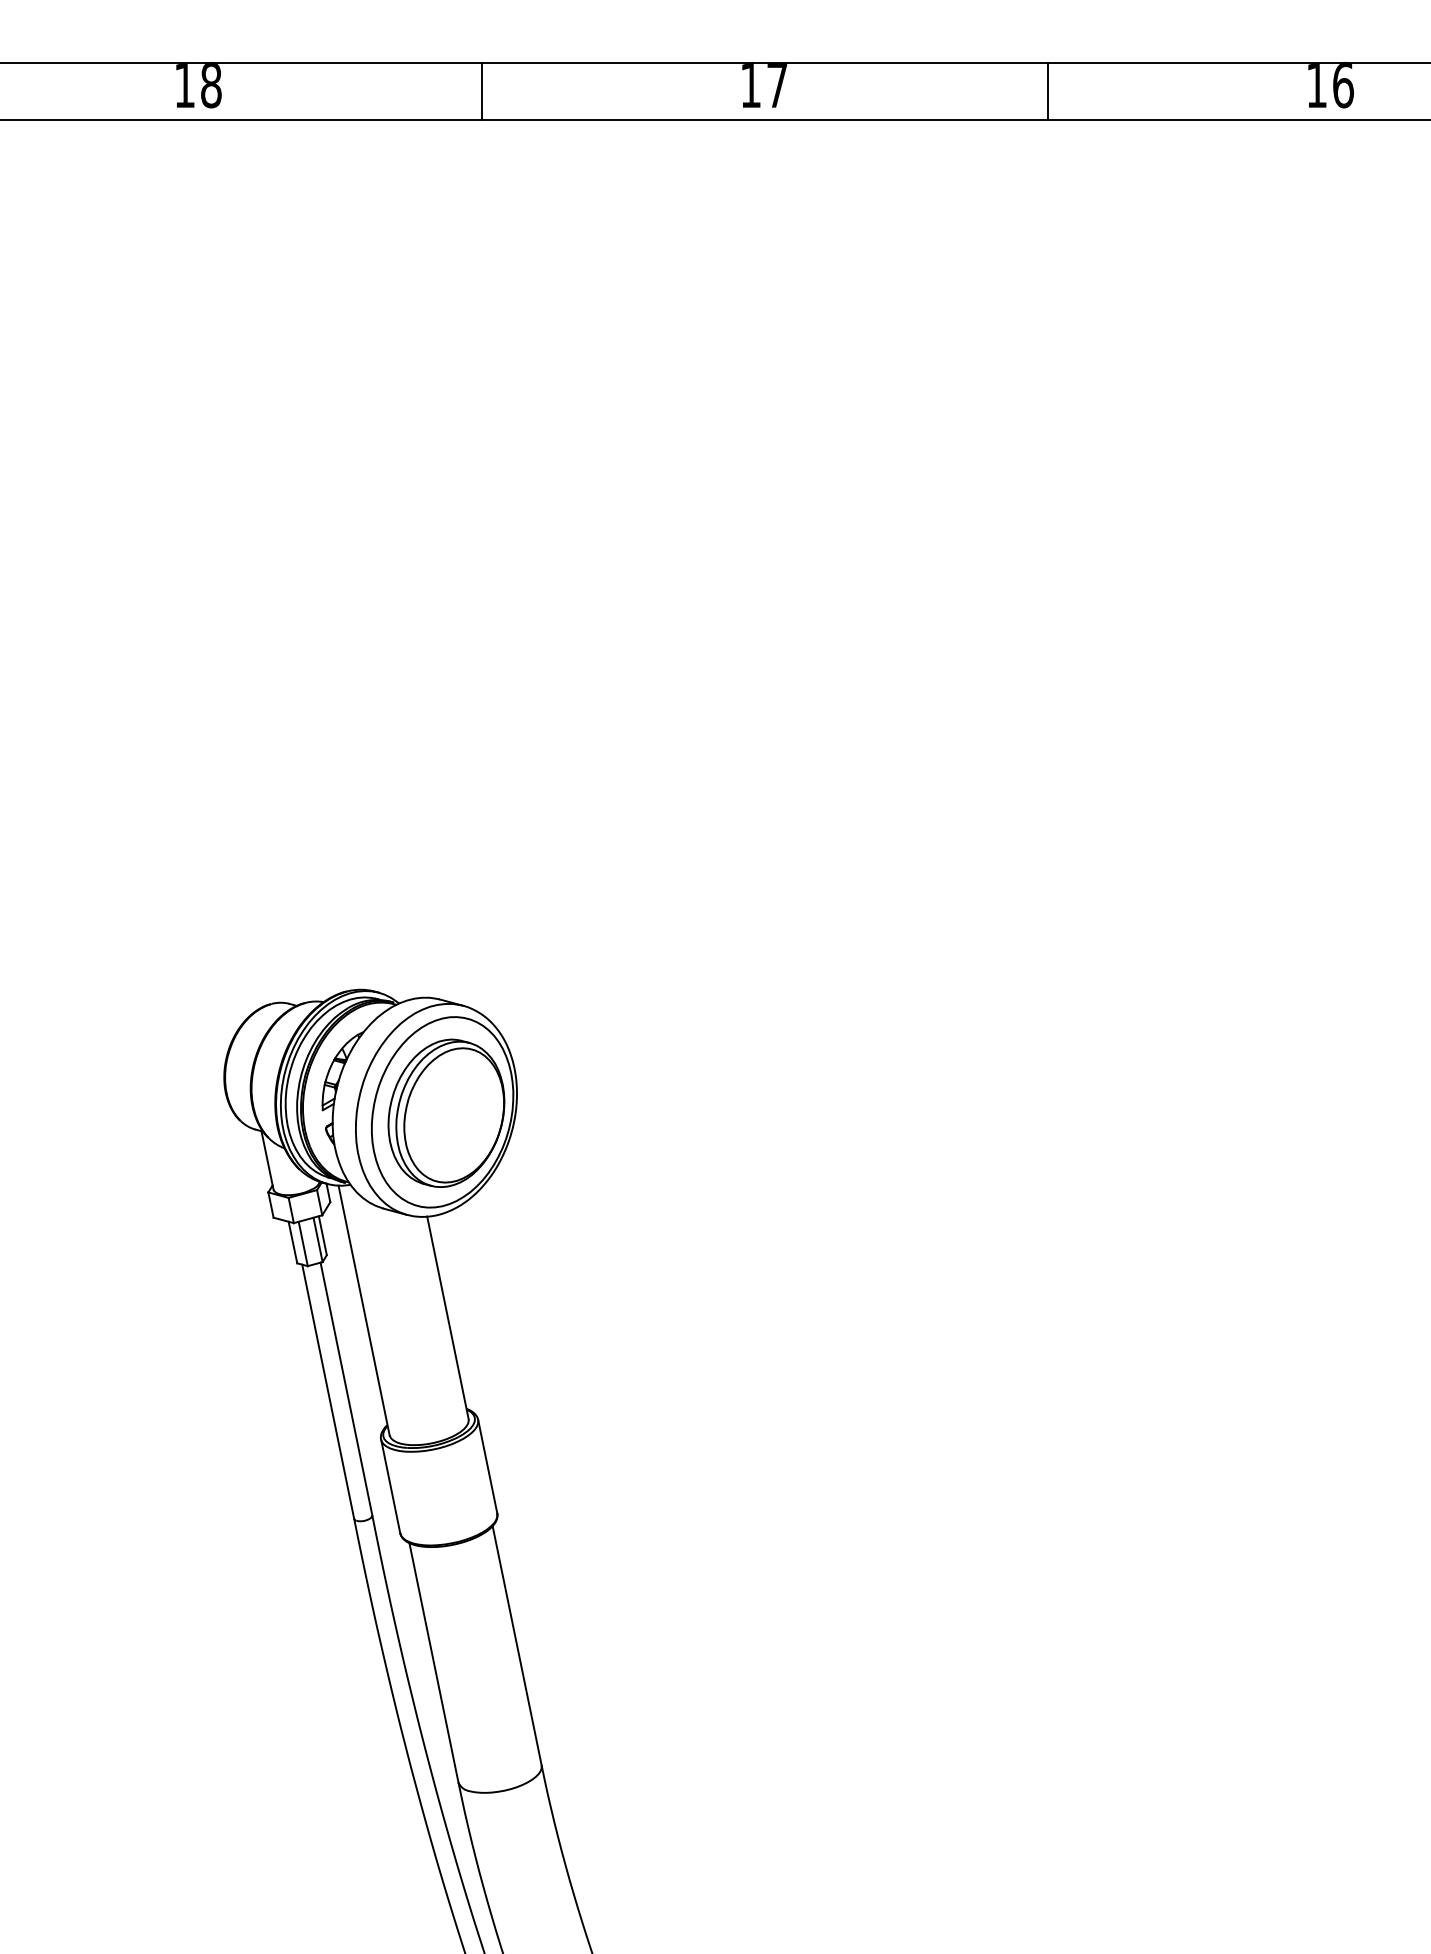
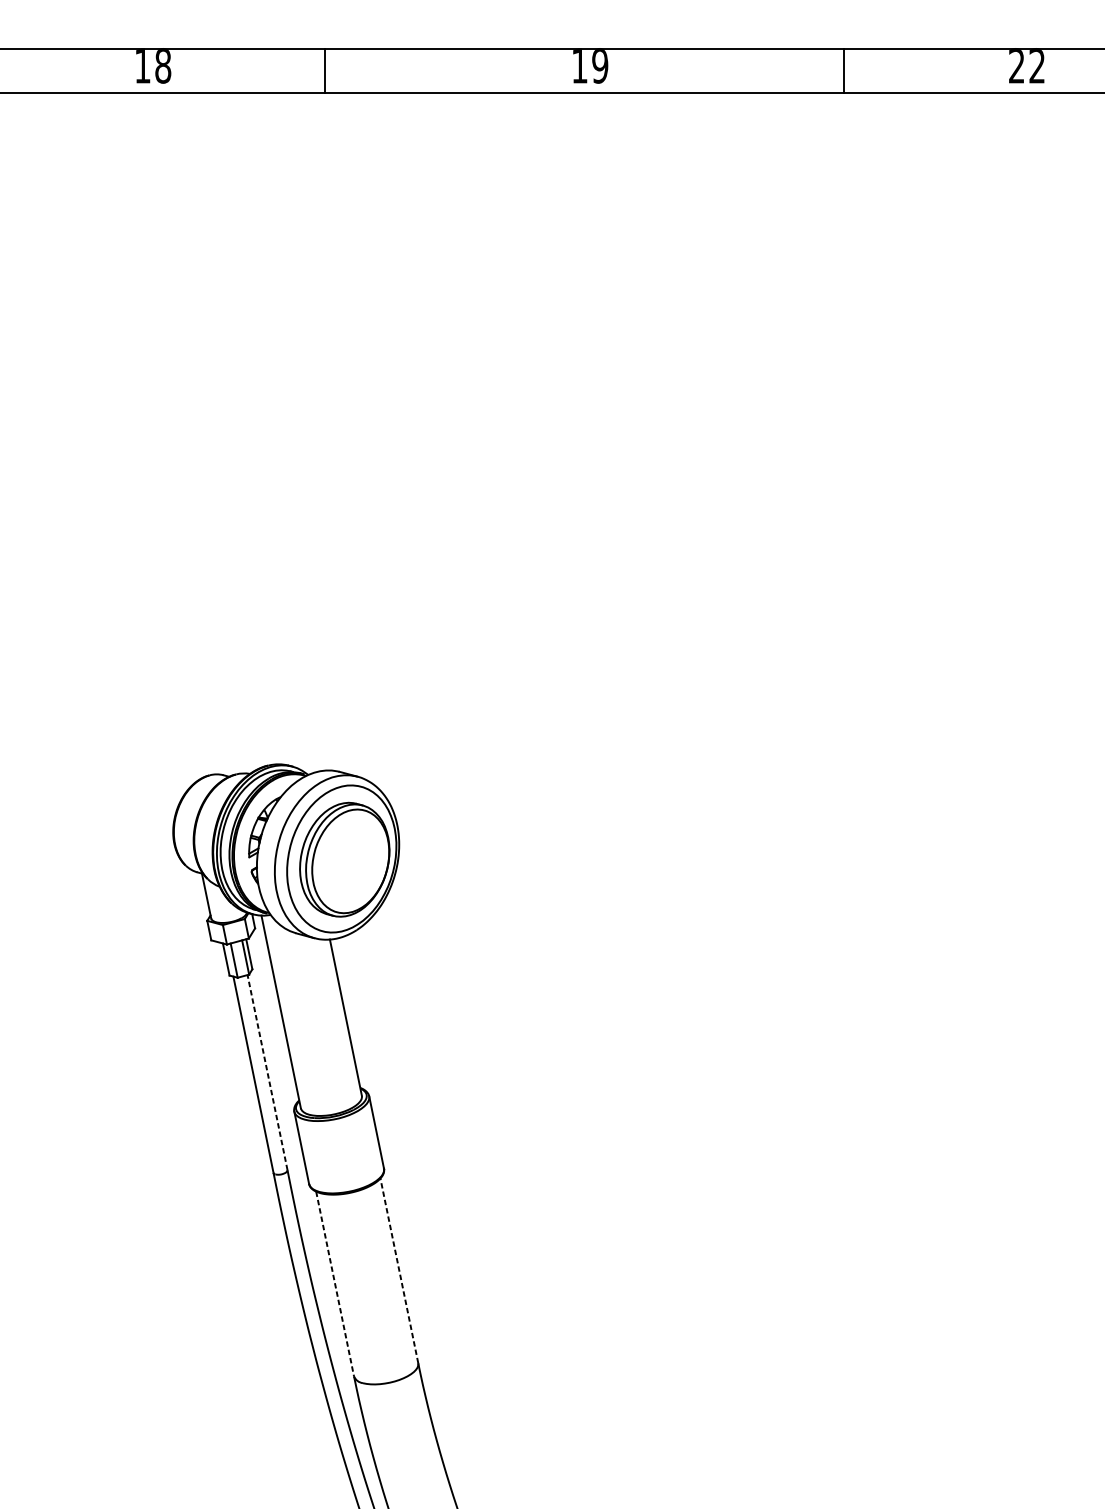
text: (776, 86) -> (599, 66), 17 -> 19
text: (1329, 86) -> (1026, 66), 16 -> 22
line: (482, 91) -> (325, 70), moved
line: (1048, 91) -> (844, 70), moved
line: (346, 1388) -> (267, 1072), solid -> dashed
line: (517, 1645) -> (399, 1270), solid -> dashed
line: (434, 1663) -> (335, 1284), solid -> dashed

